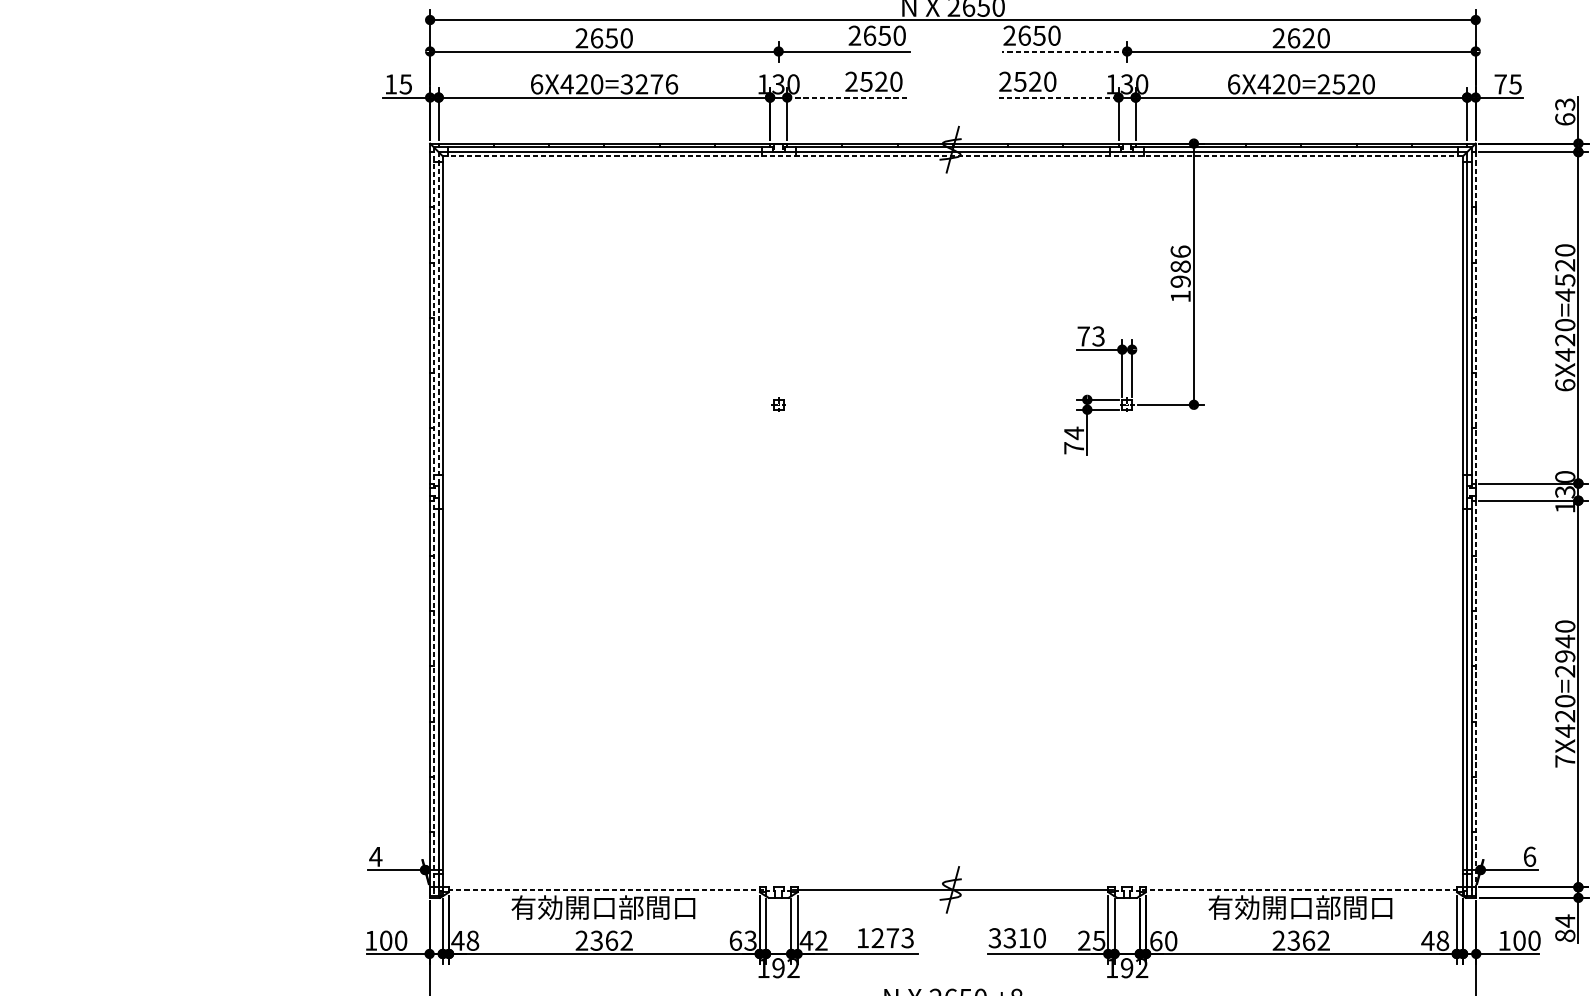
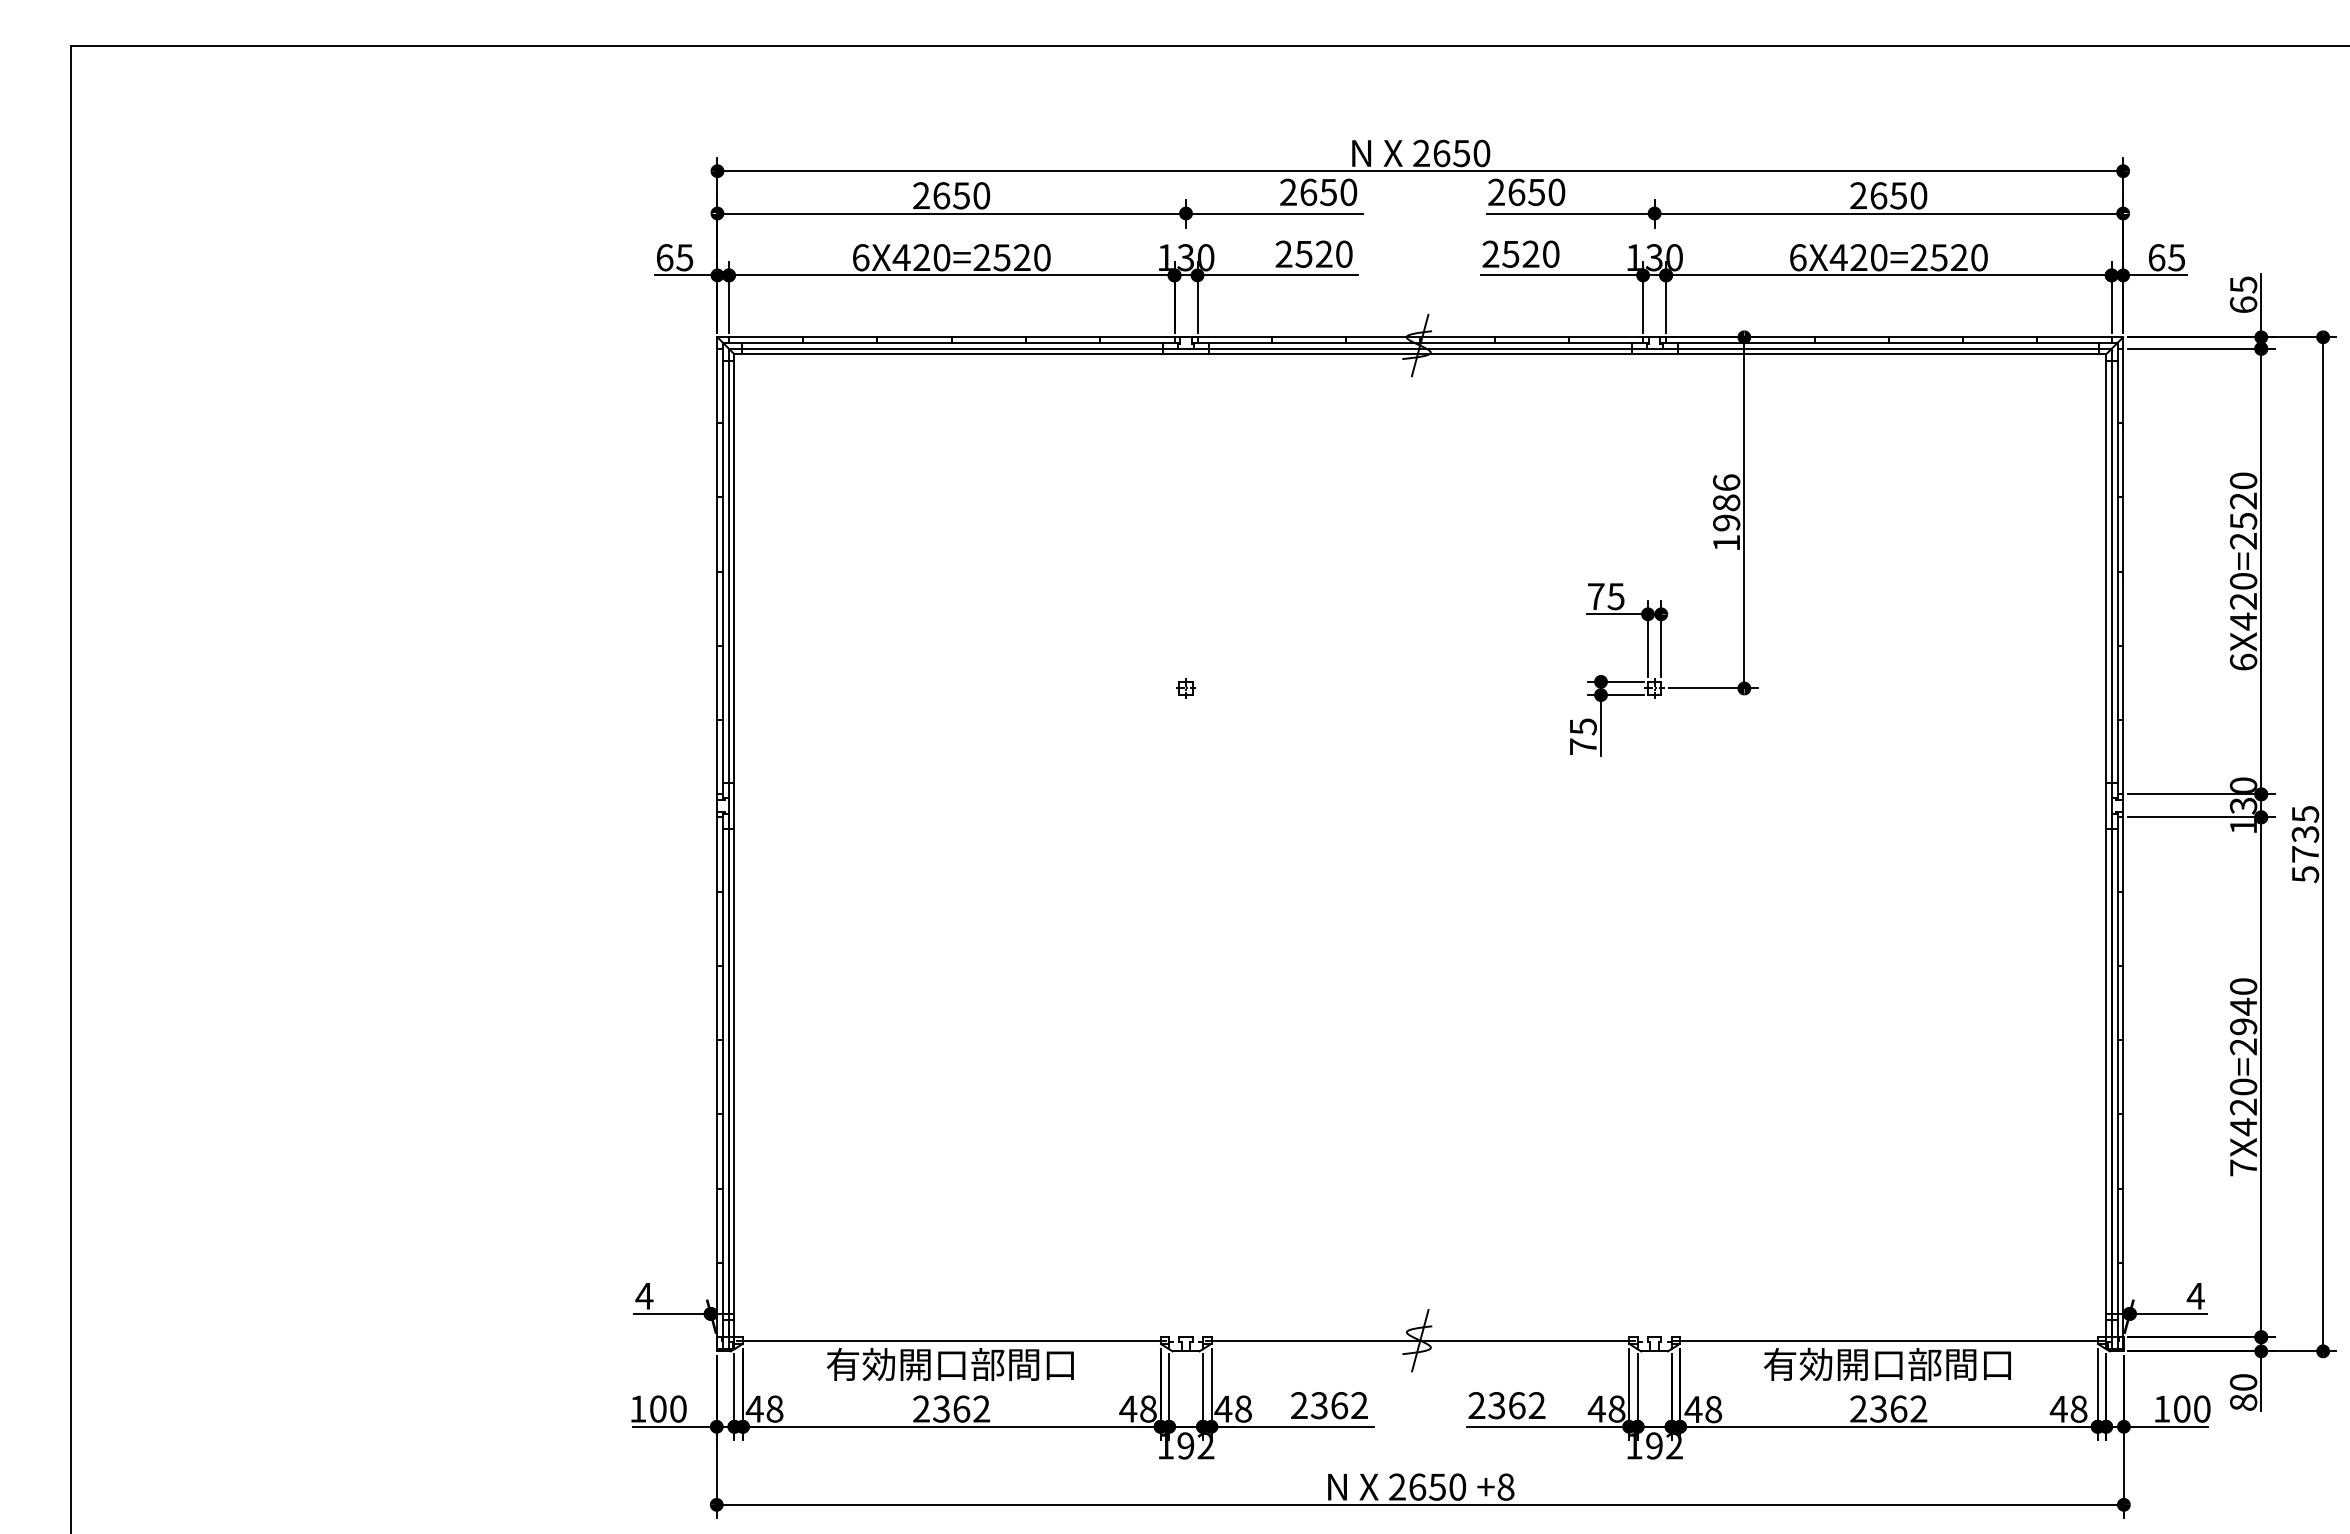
text: (1308, 38) -> (1898, 195), 2620 -> 2650
line: (1064, 51) -> (1570, 213), dashed -> solid
text: (391, 84) -> (665, 257), 15 -> 65
text: (648, 84) -> (1011, 257), 6X420=3276 -> 6X420=2520
text: (1500, 84) -> (2156, 257), 75 -> 65
line: (846, 97) -> (1277, 275), dashed -> solid
line: (1057, 97) -> (1561, 275), dashed -> solid
text: (1564, 104) -> (2242, 284), 63 -> 65
line: (953, 156) -> (1420, 354), dashed -> solid
text: (1564, 295) -> (2242, 541), 6X420=4520 -> 6X420=2520
line: (433, 317) -> (722, 571), dashed -> solid
line: (1475, 317) -> (2123, 571), dashed -> solid
line: (438, 319) -> (728, 573), dashed -> solid
text: (1098, 336) -> (1616, 596), 73 -> 75
text: (1074, 433) -> (1583, 726), 74 -> 75
line: (433, 696) -> (722, 1080), dashed -> solid
line: (1475, 697) -> (2123, 1082), dashed -> solid
text: (1529, 856) -> (2195, 1295), 6 -> 4
line: (604, 889) -> (951, 1340), dashed -> solid
line: (1301, 889) -> (1888, 1340), dashed -> solid
text: (1565, 921) -> (2243, 1382), 84 -> 80
text: (885, 938) -> (1329, 1405), 1273 -> 2362
text: (1017, 938) -> (1506, 1405), 3310 -> 2362
text: (742, 940) -> (1137, 1408), 63 -> 48
text: (821, 940) -> (1243, 1408), 42 -> 48
text: (1091, 940) -> (1606, 1408), 25 -> 48
text: (1163, 941) -> (1703, 1409), 60 -> 48

